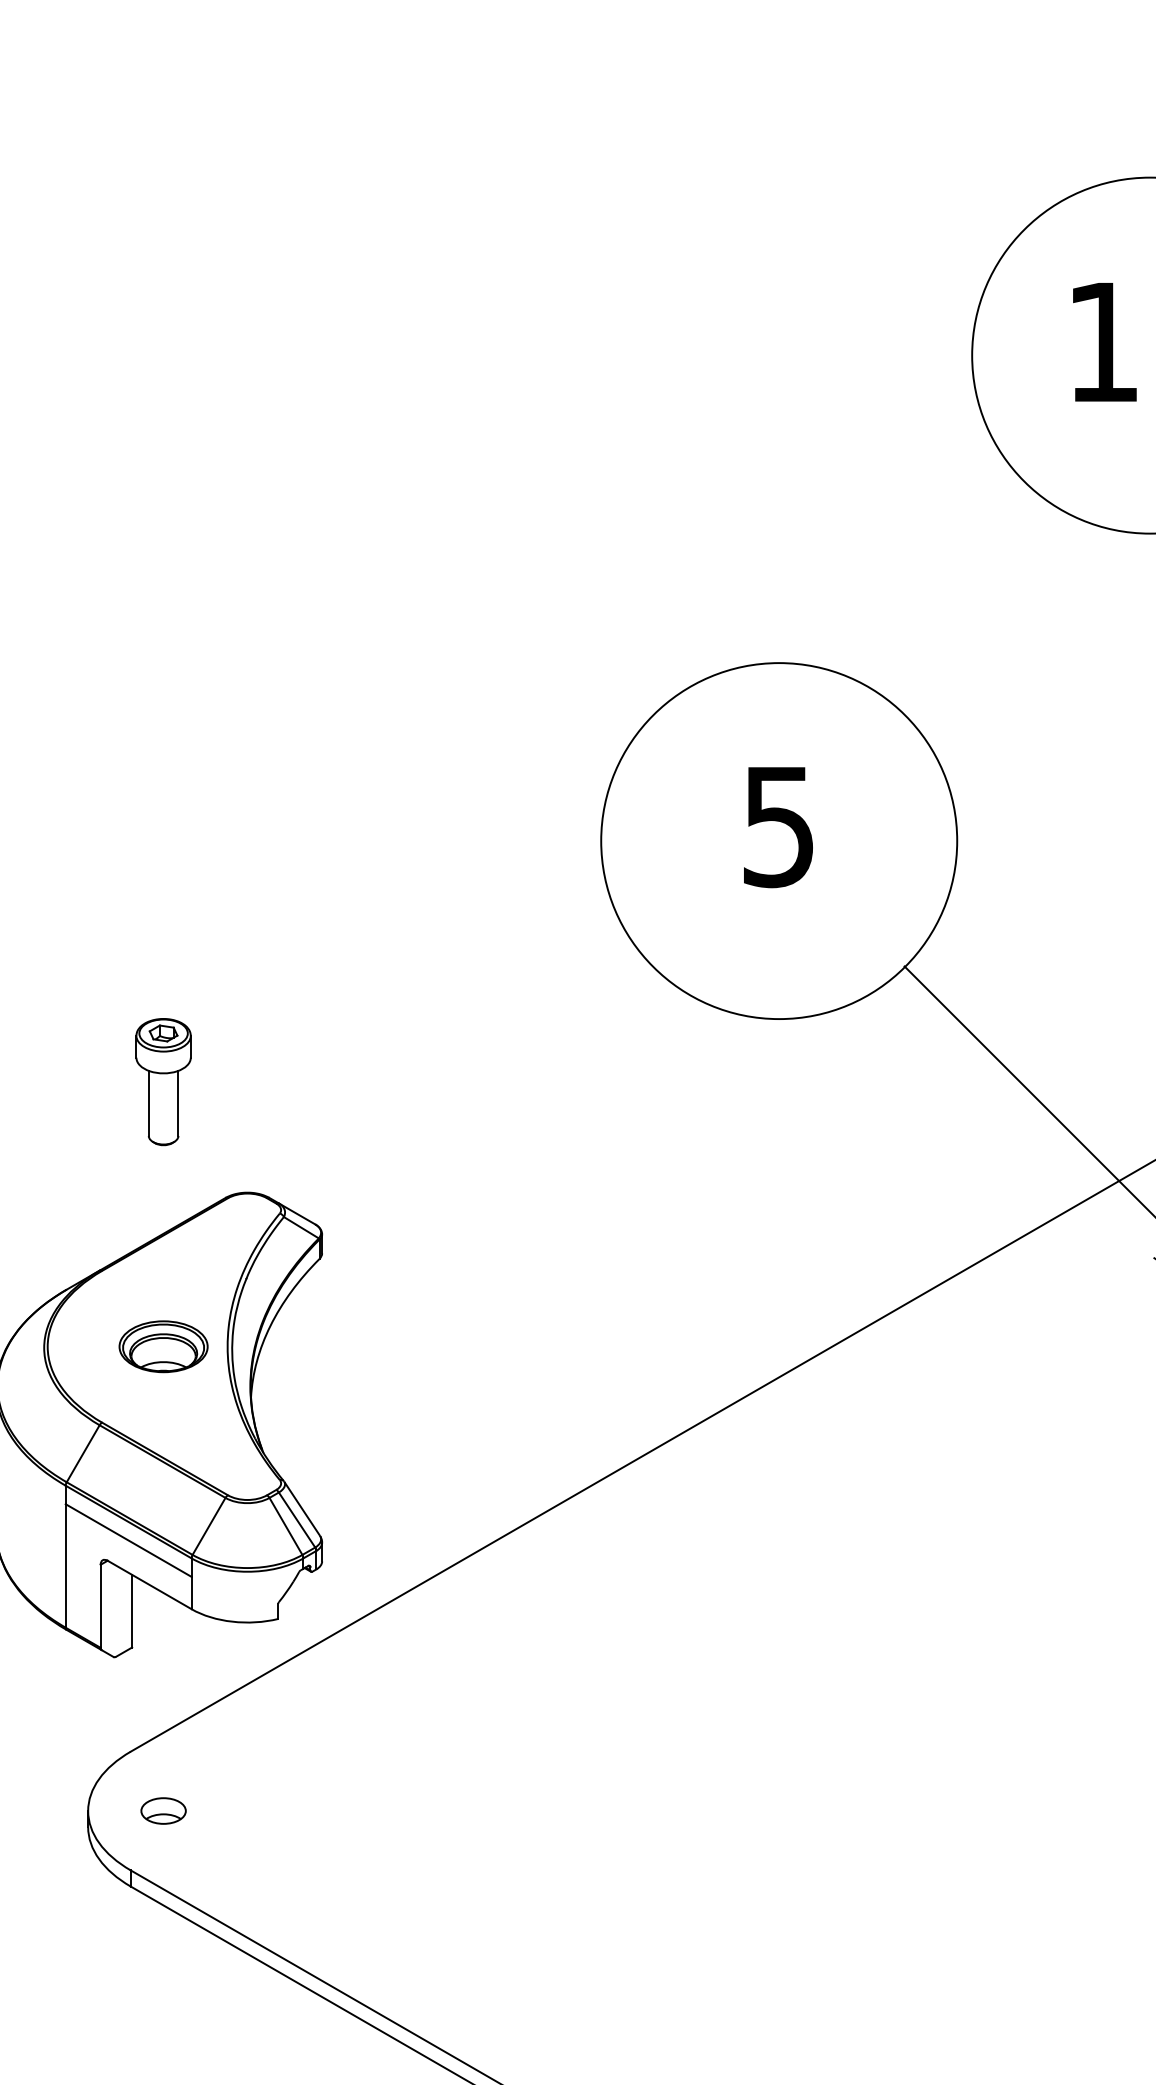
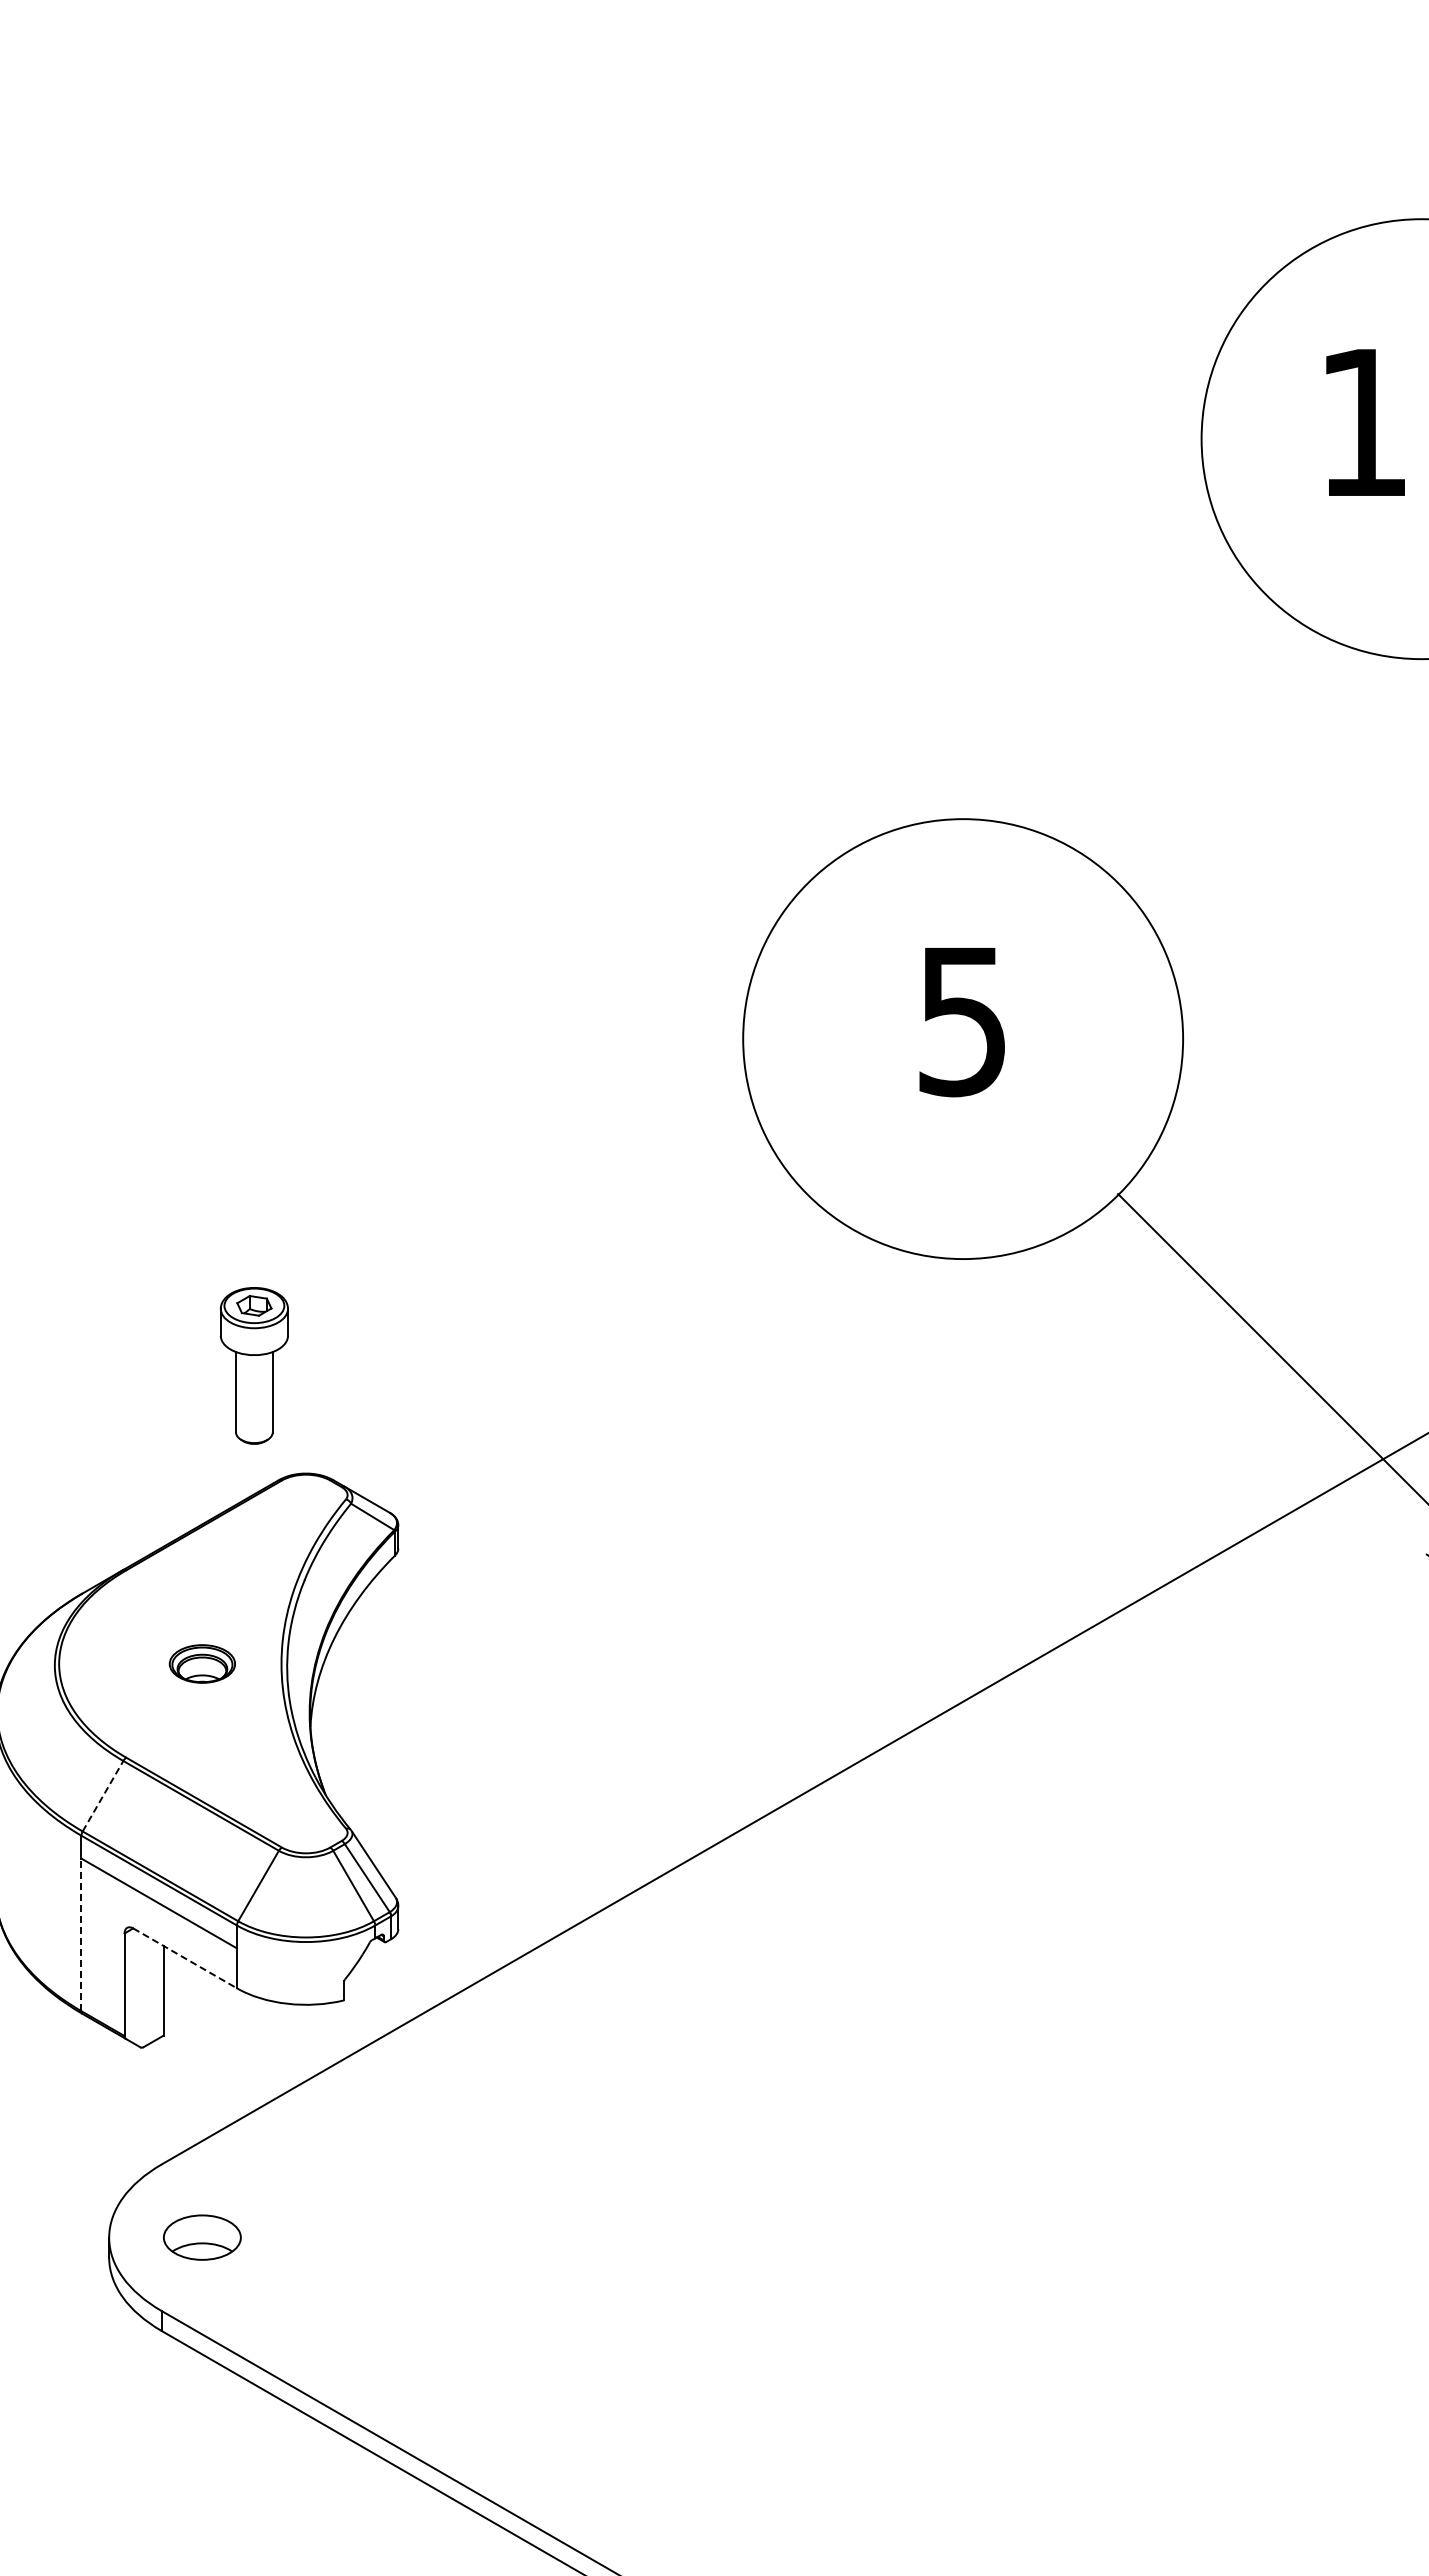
part: (162, 1081) -> (253, 1365), moved
part: (163, 1346) -> (202, 1663), size x0.6
line: (83, 1453) -> (103, 1796), solid -> dashed
line: (65, 1565) -> (81, 1934), solid -> dashed
line: (149, 1585) -> (185, 1958), solid -> dashed
part: (163, 1810) -> (202, 2237), size x1.4

